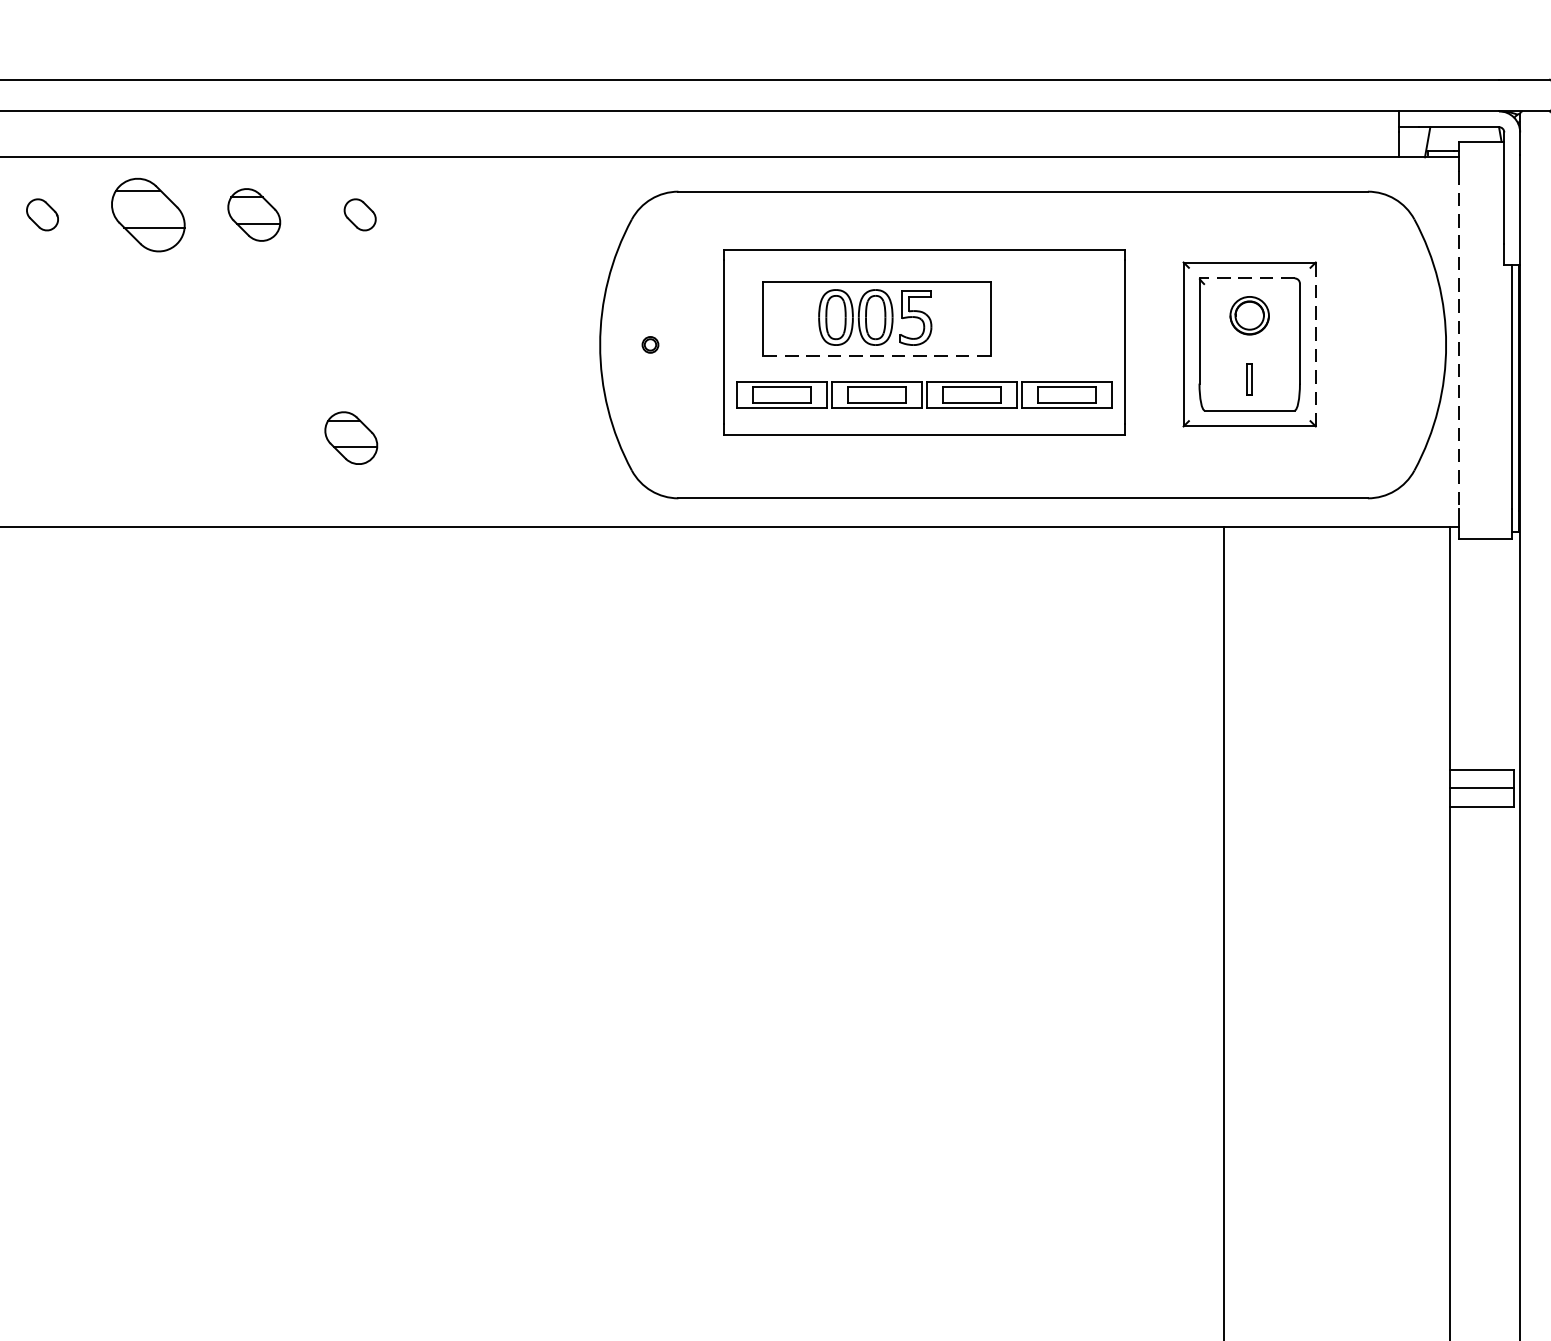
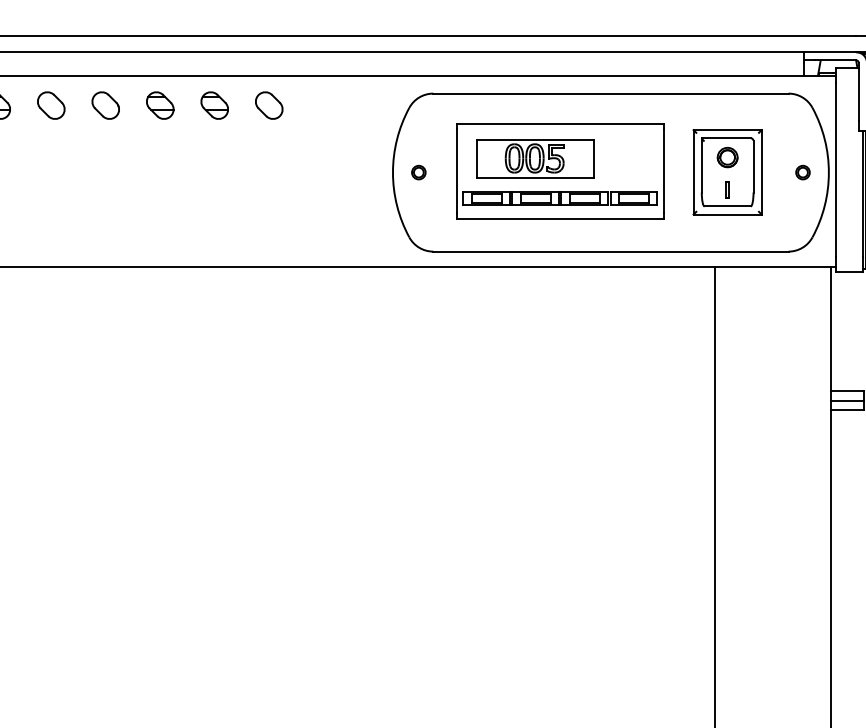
part: (42, 214) -> (105, 105), size x1.67
part: (148, 214) -> (160, 105), size x0.71
part: (360, 214) -> (269, 105), size x1.67
line: (1247, 278) -> (726, 138), dashed -> solid
line: (1459, 340) -> (835, 170), dashed -> solid
line: (1315, 342) -> (761, 171), dashed -> solid
part: (649, 344) -> (418, 172), size x1.67
part: (1394, 344) -> (802, 172), added
line: (876, 356) -> (535, 178), dashed -> solid
part: (350, 437) -> (264, 220), removed

